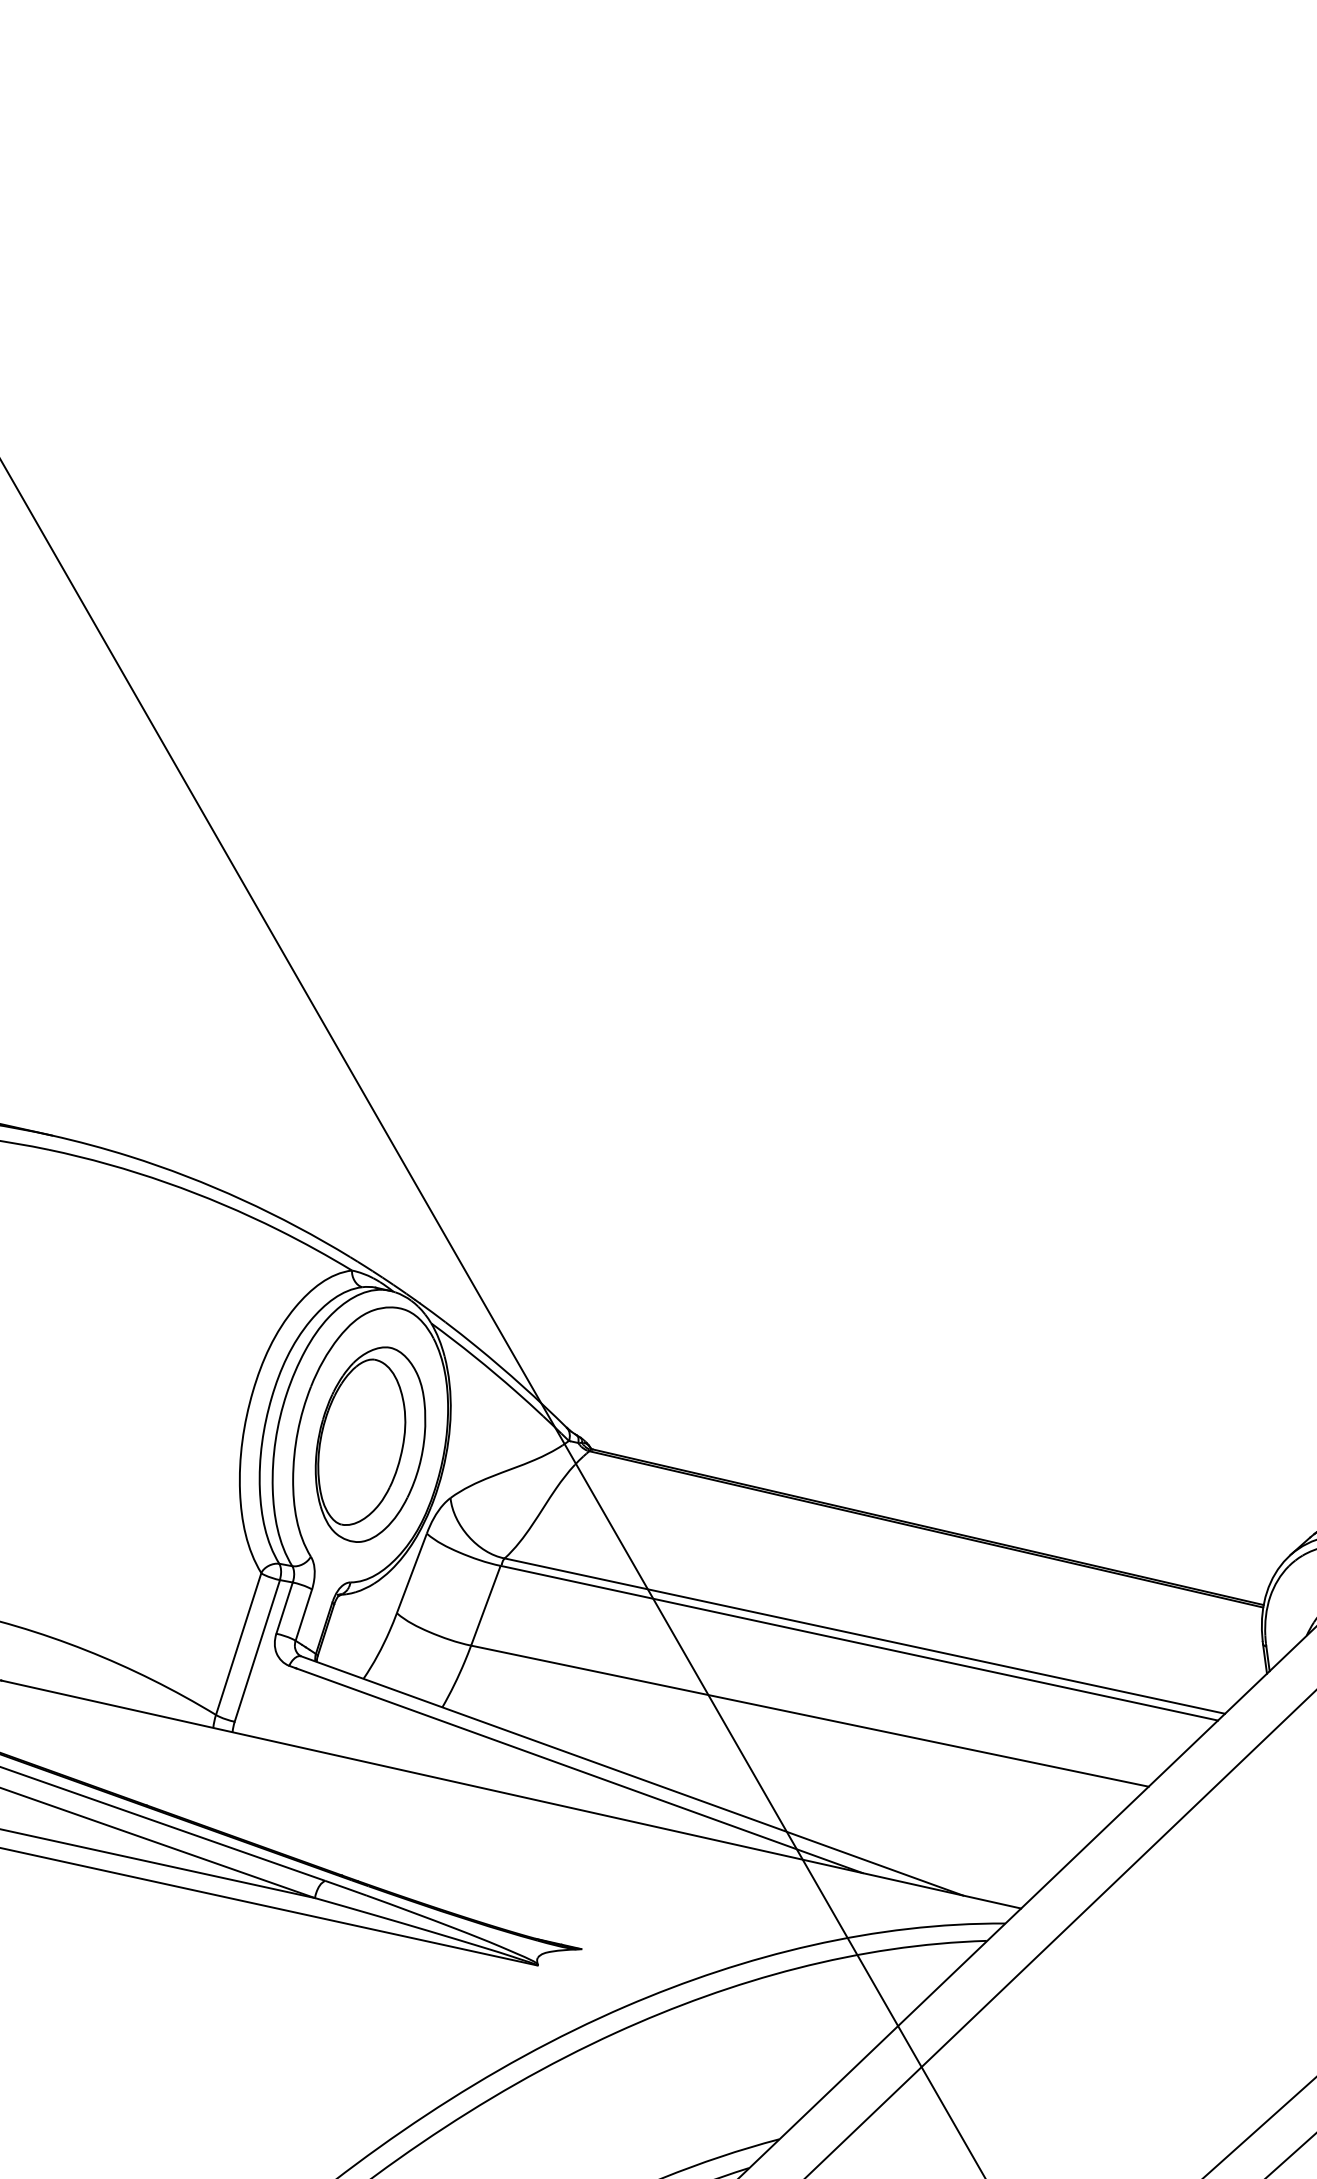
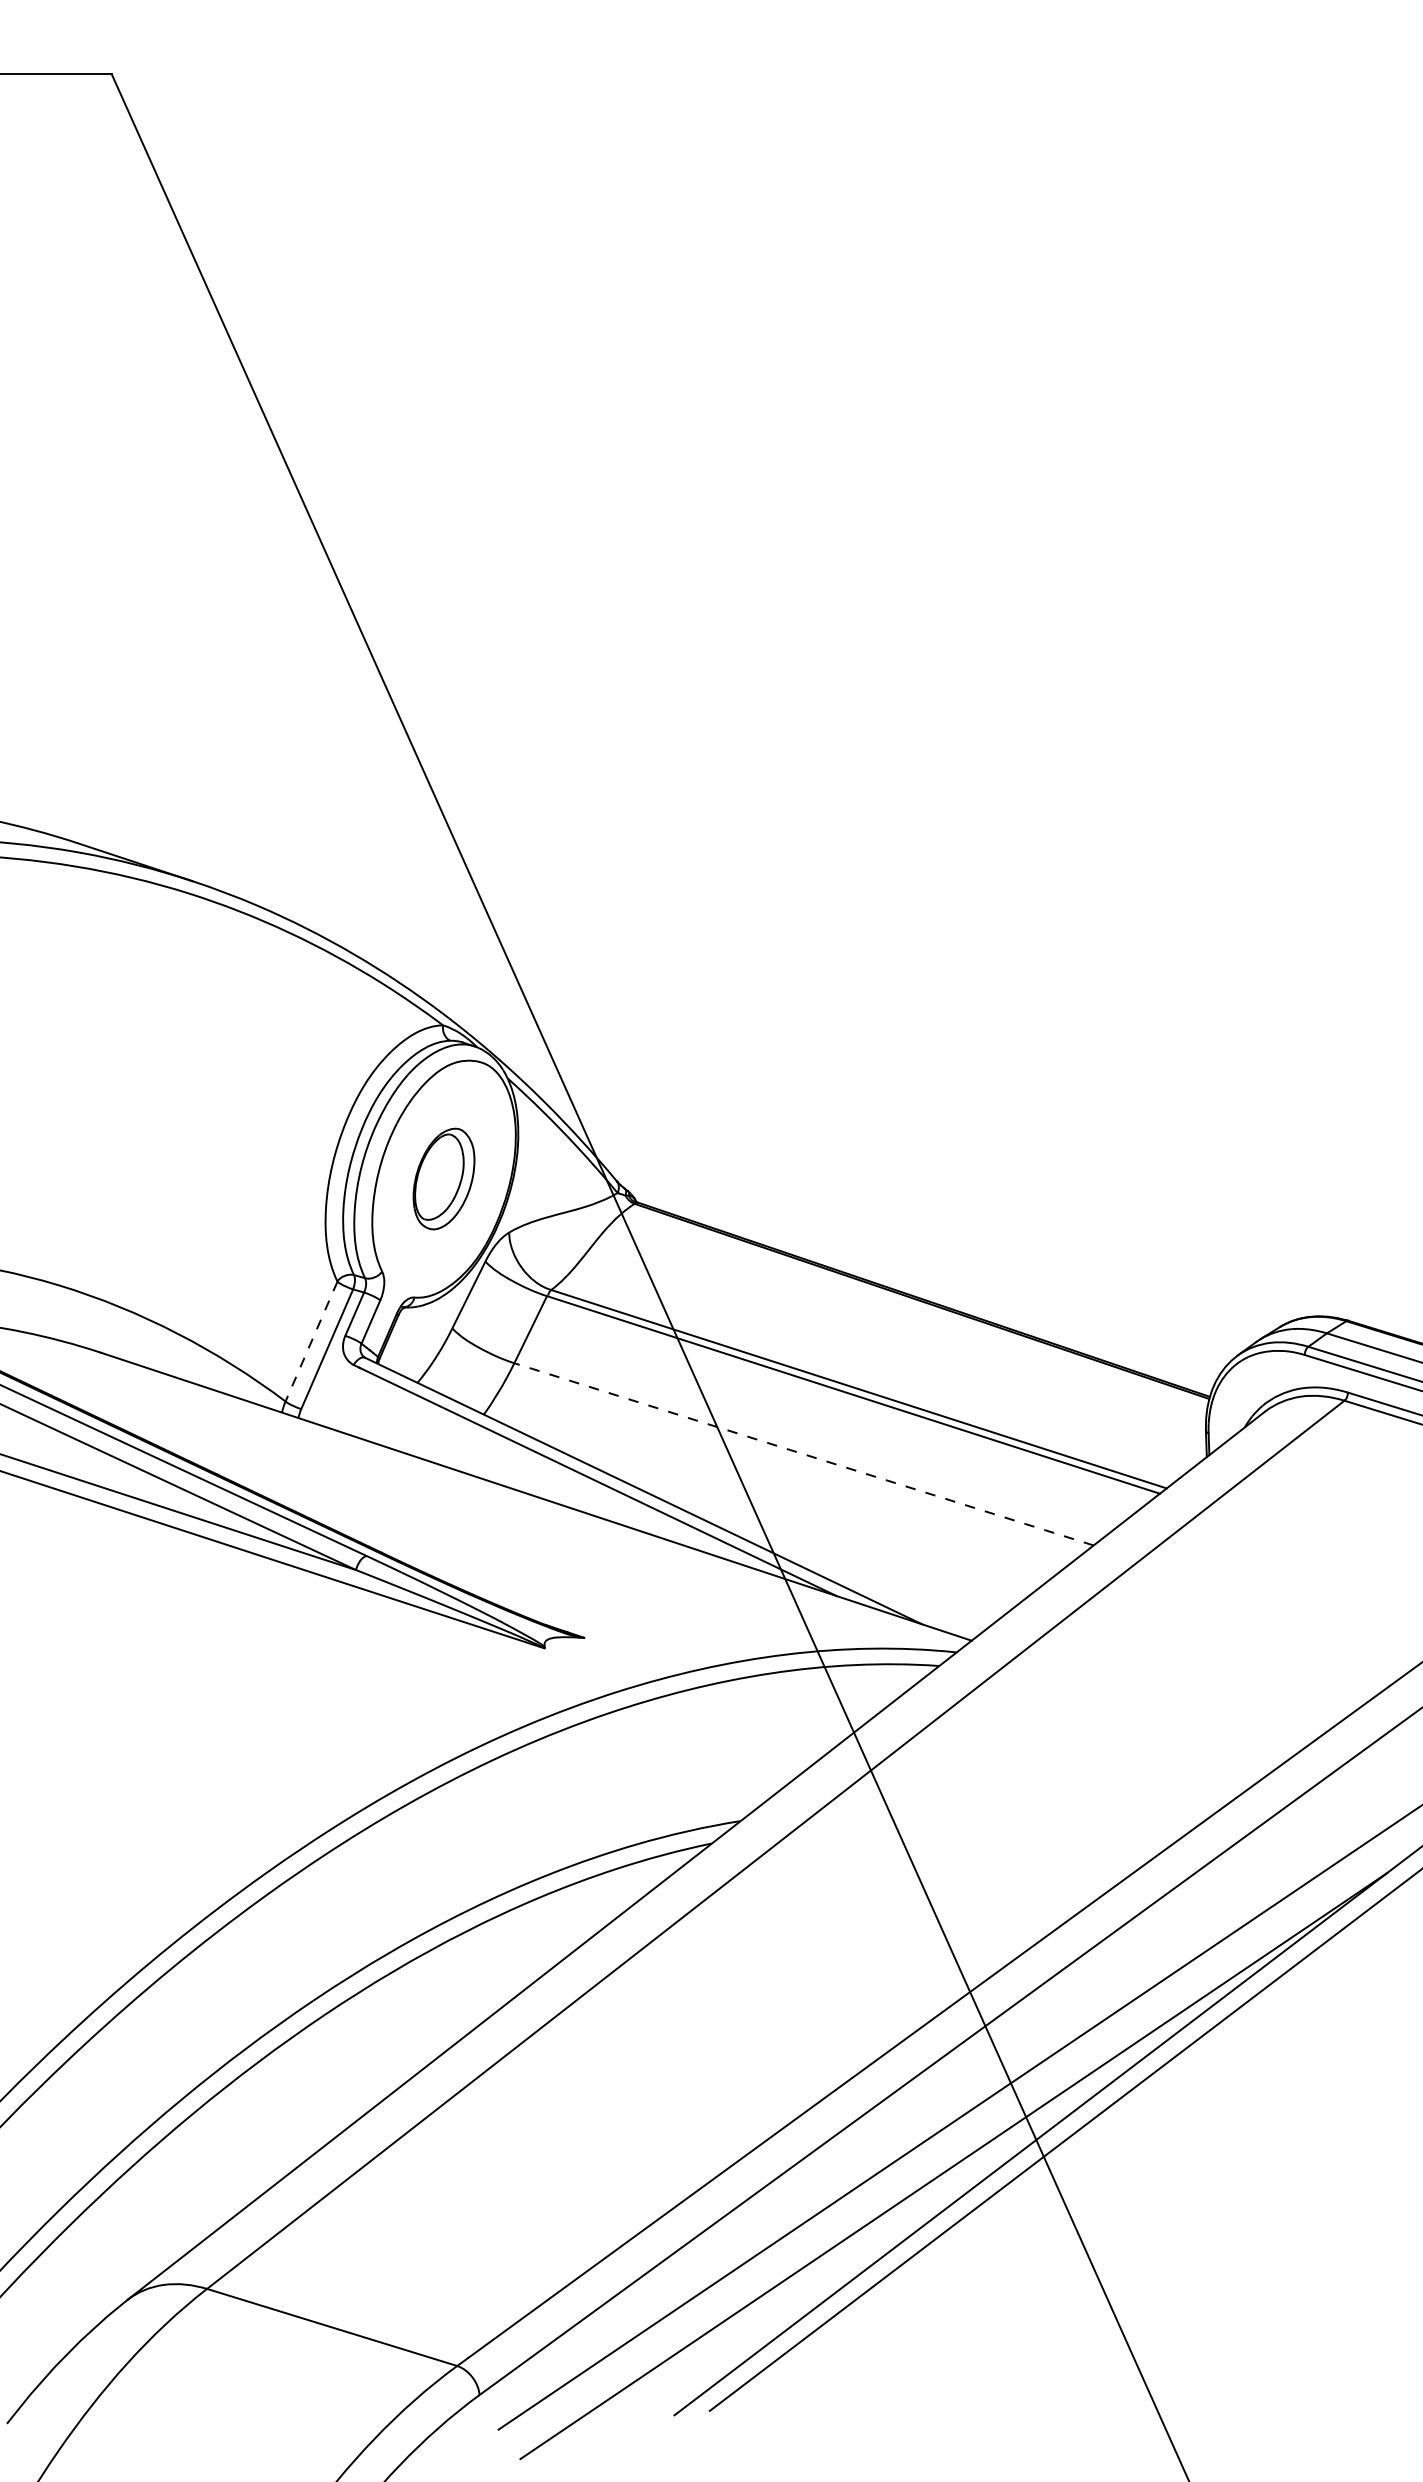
part: (369, 1444) -> (443, 1178), size x0.6
line: (238, 1645) -> (311, 1342), solid -> dashed
line: (810, 1716) -> (804, 1454), solid -> dashed

